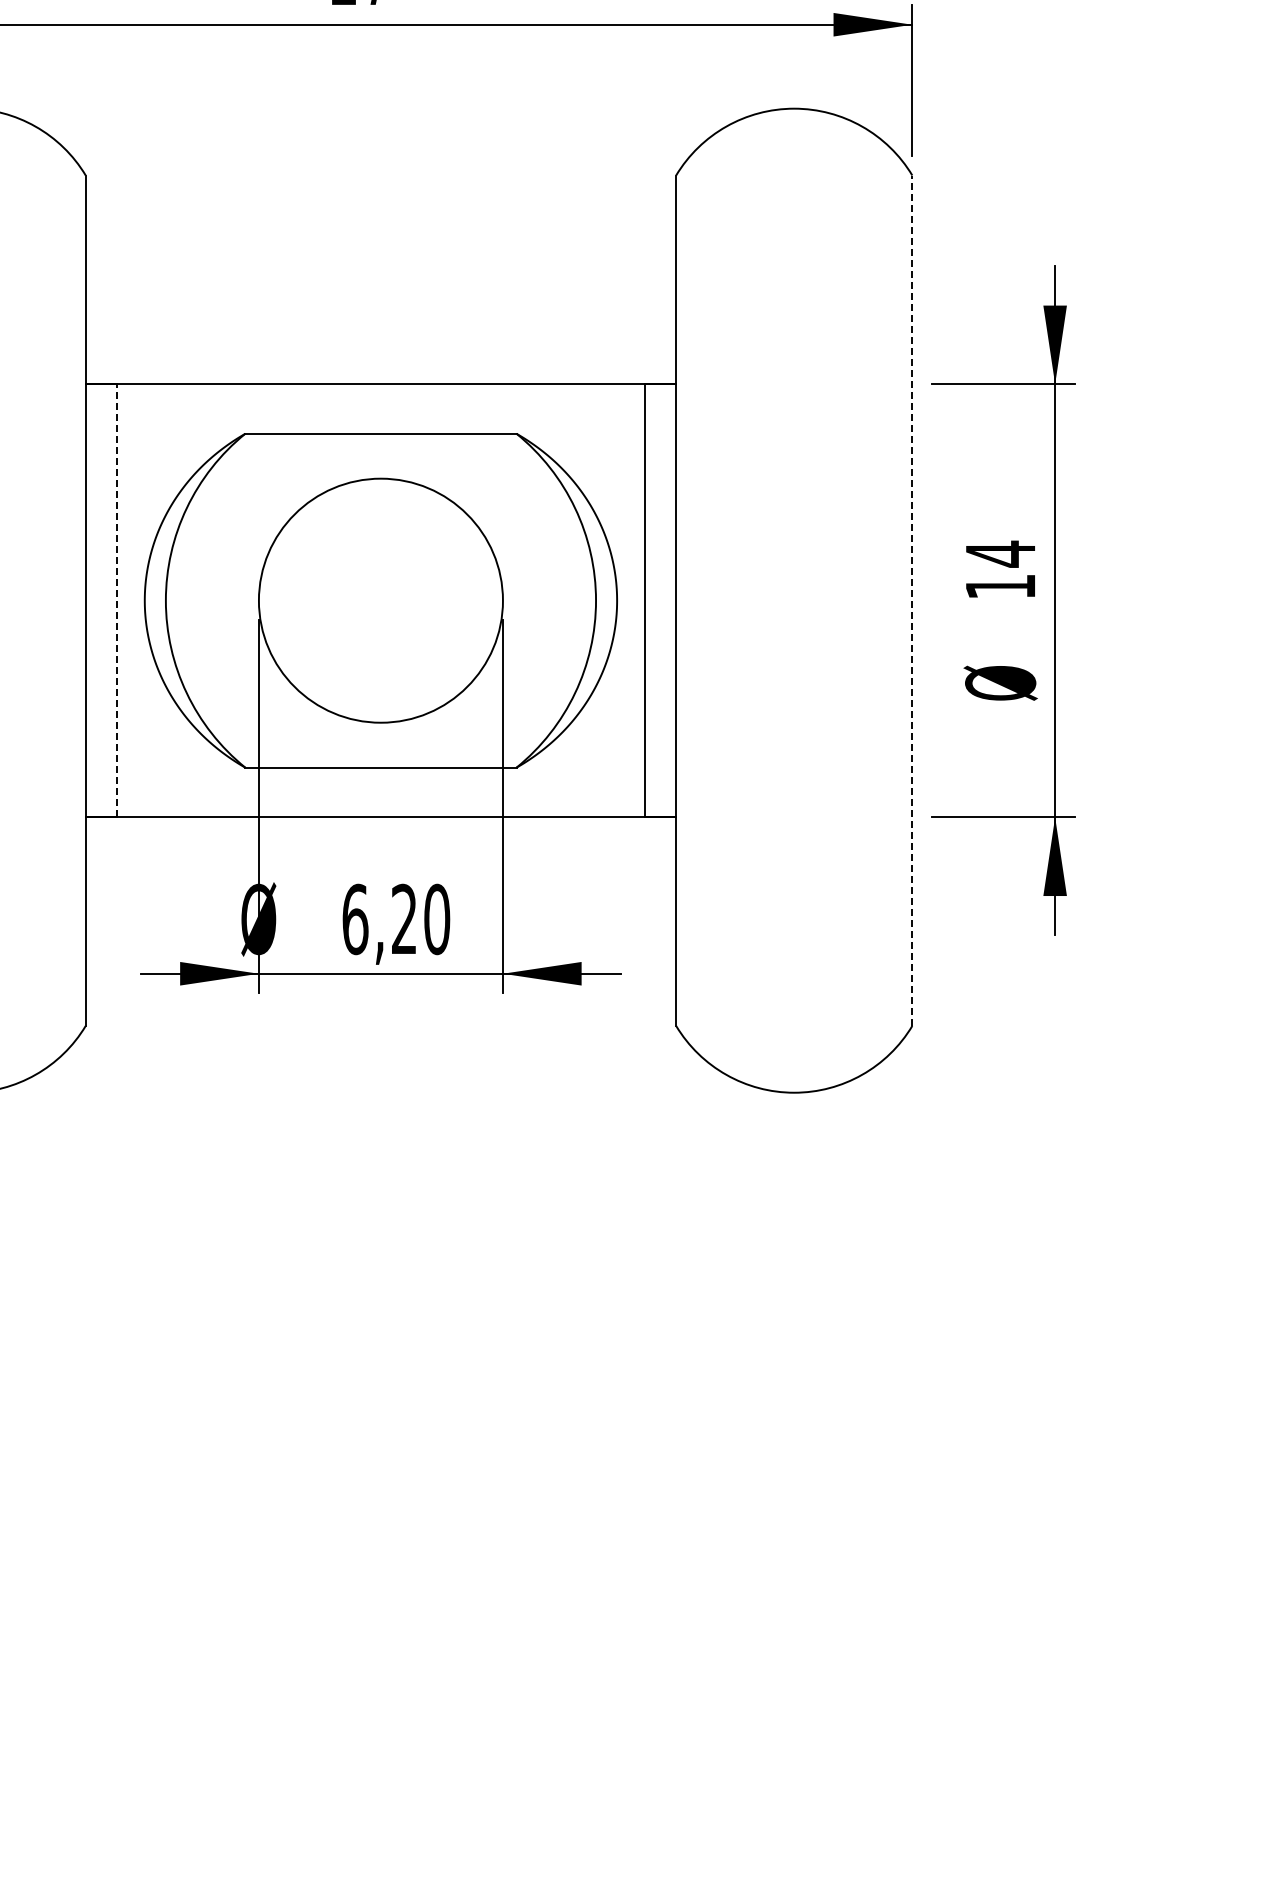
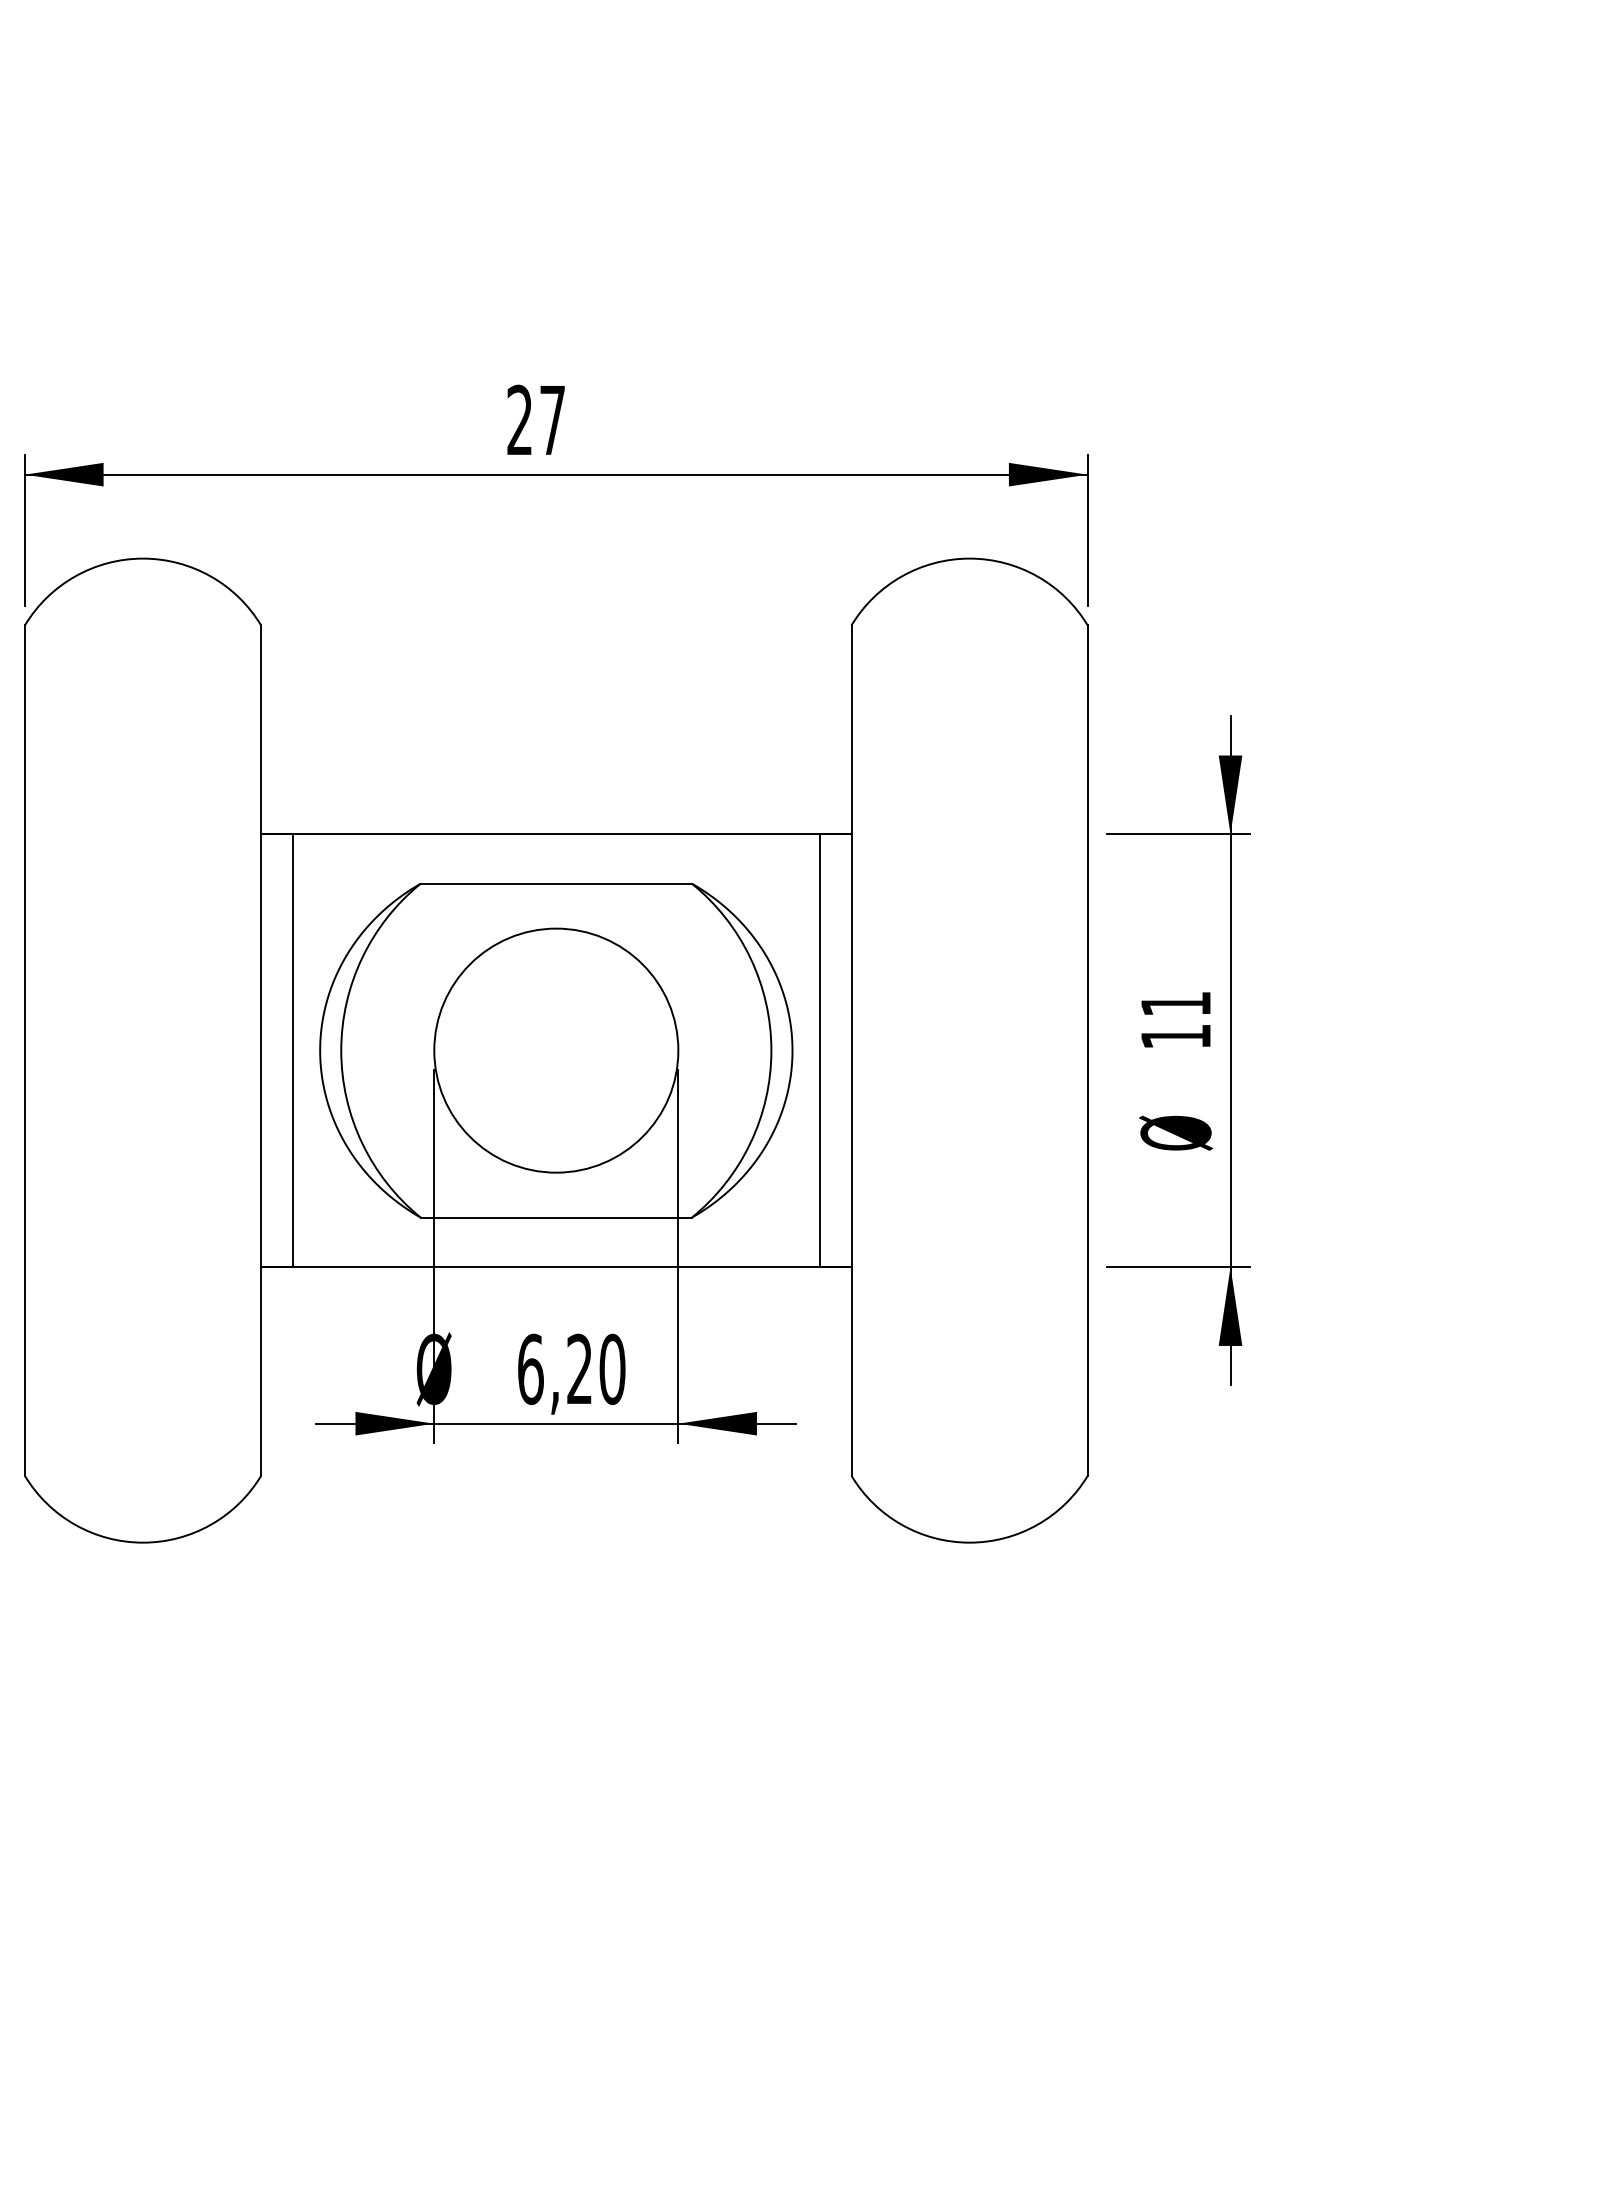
text: (1000, 553) -> (1175, 1003), 14 -> 11
line: (117, 600) -> (292, 1050), dashed -> solid
line: (912, 600) -> (1087, 1050), dashed -> solid

